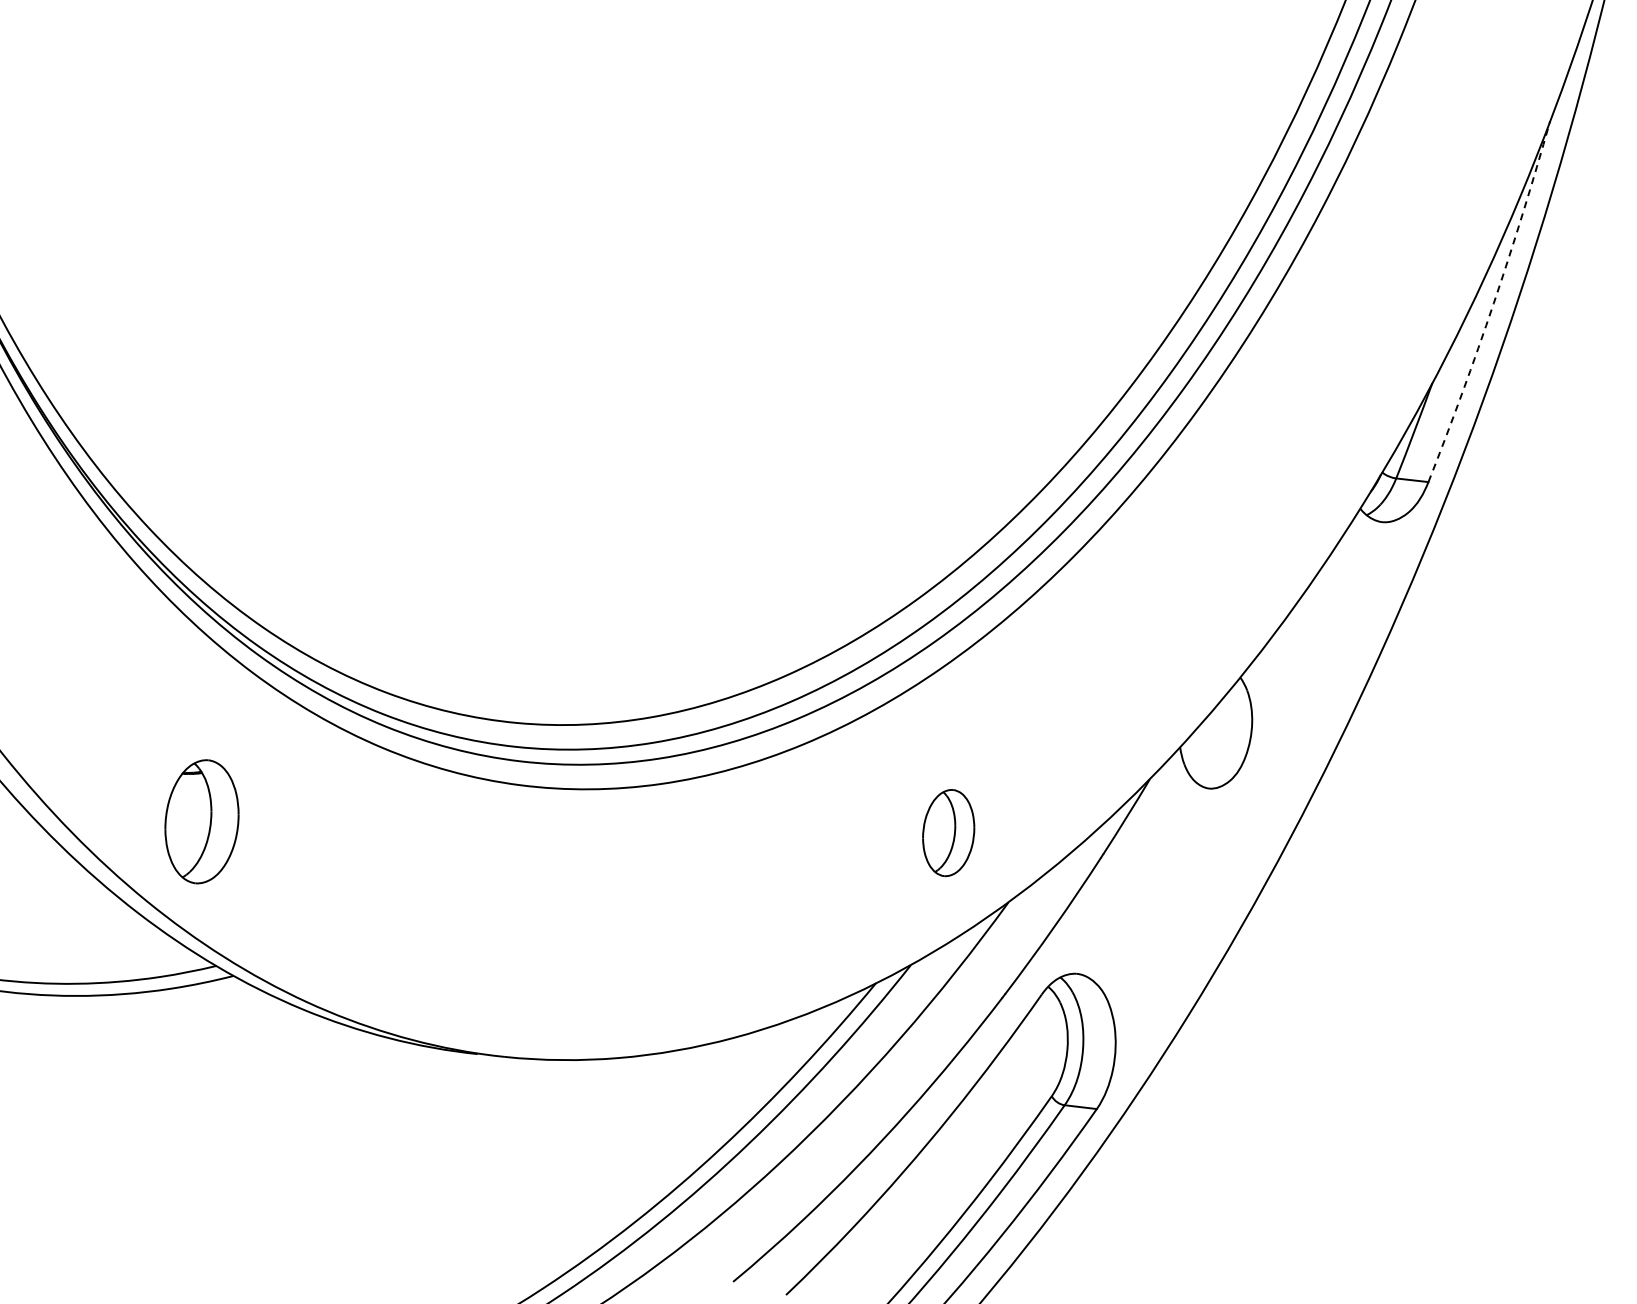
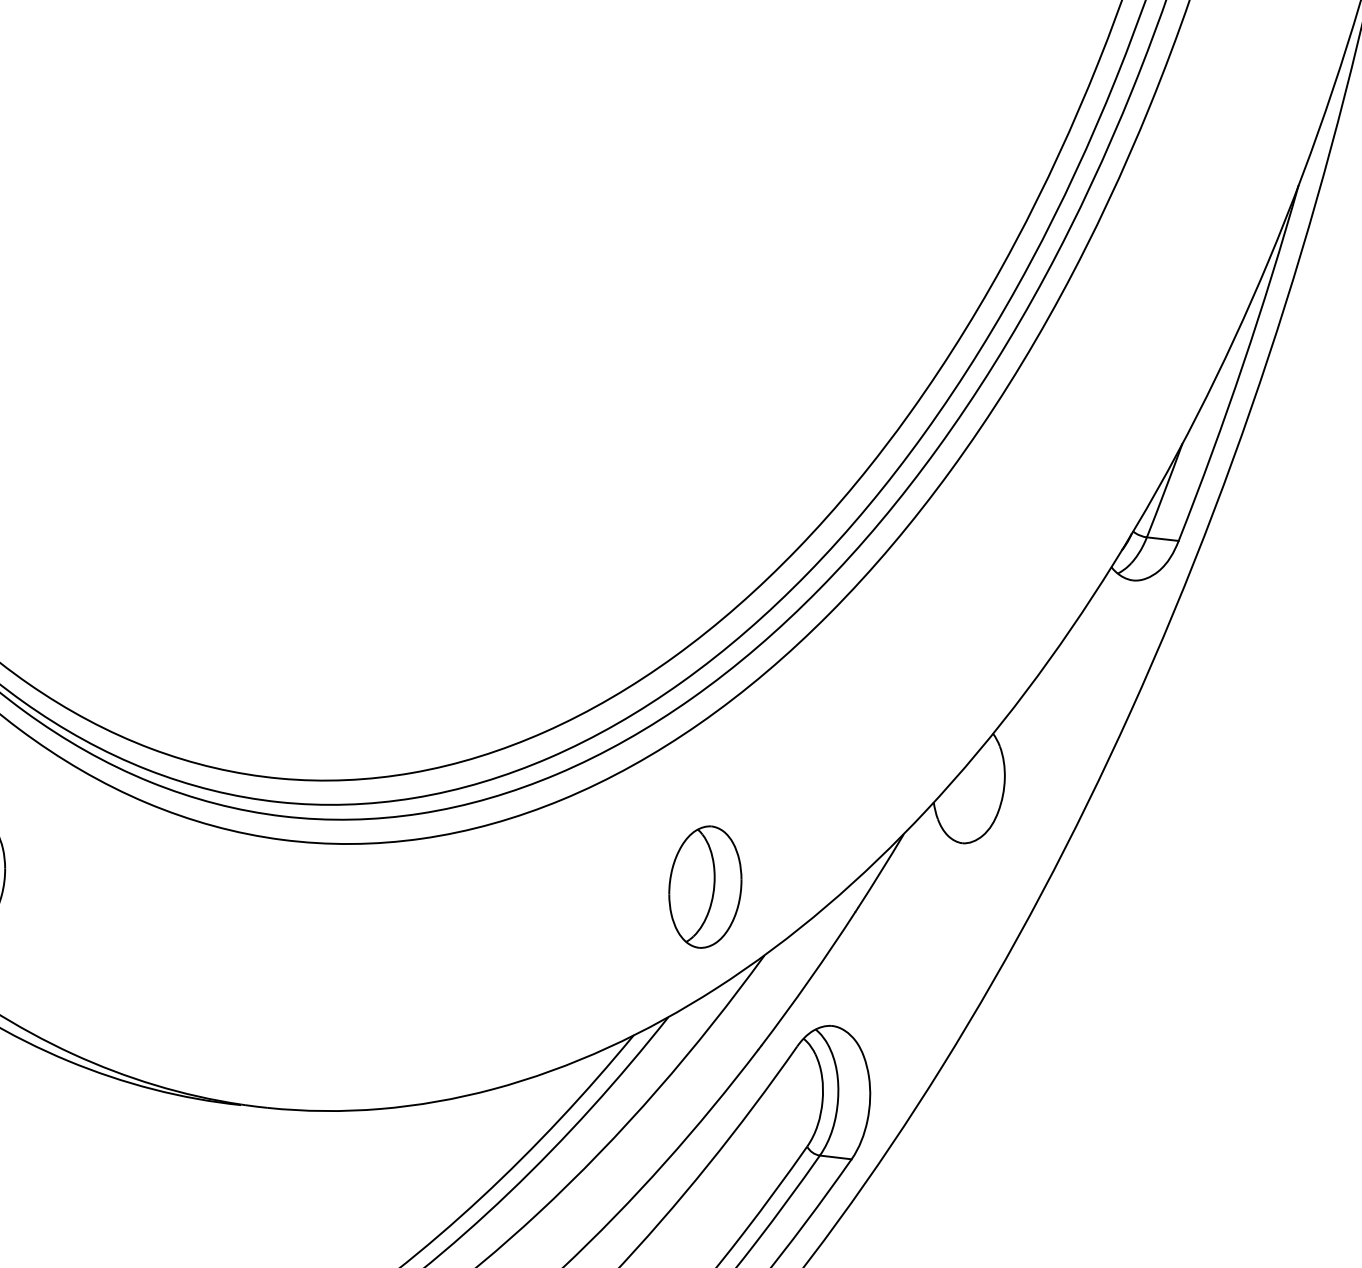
arc: (1493, 303) -> (1242, 364), dashed -> solid
part: (948, 832) -> (705, 886), size x1.43

